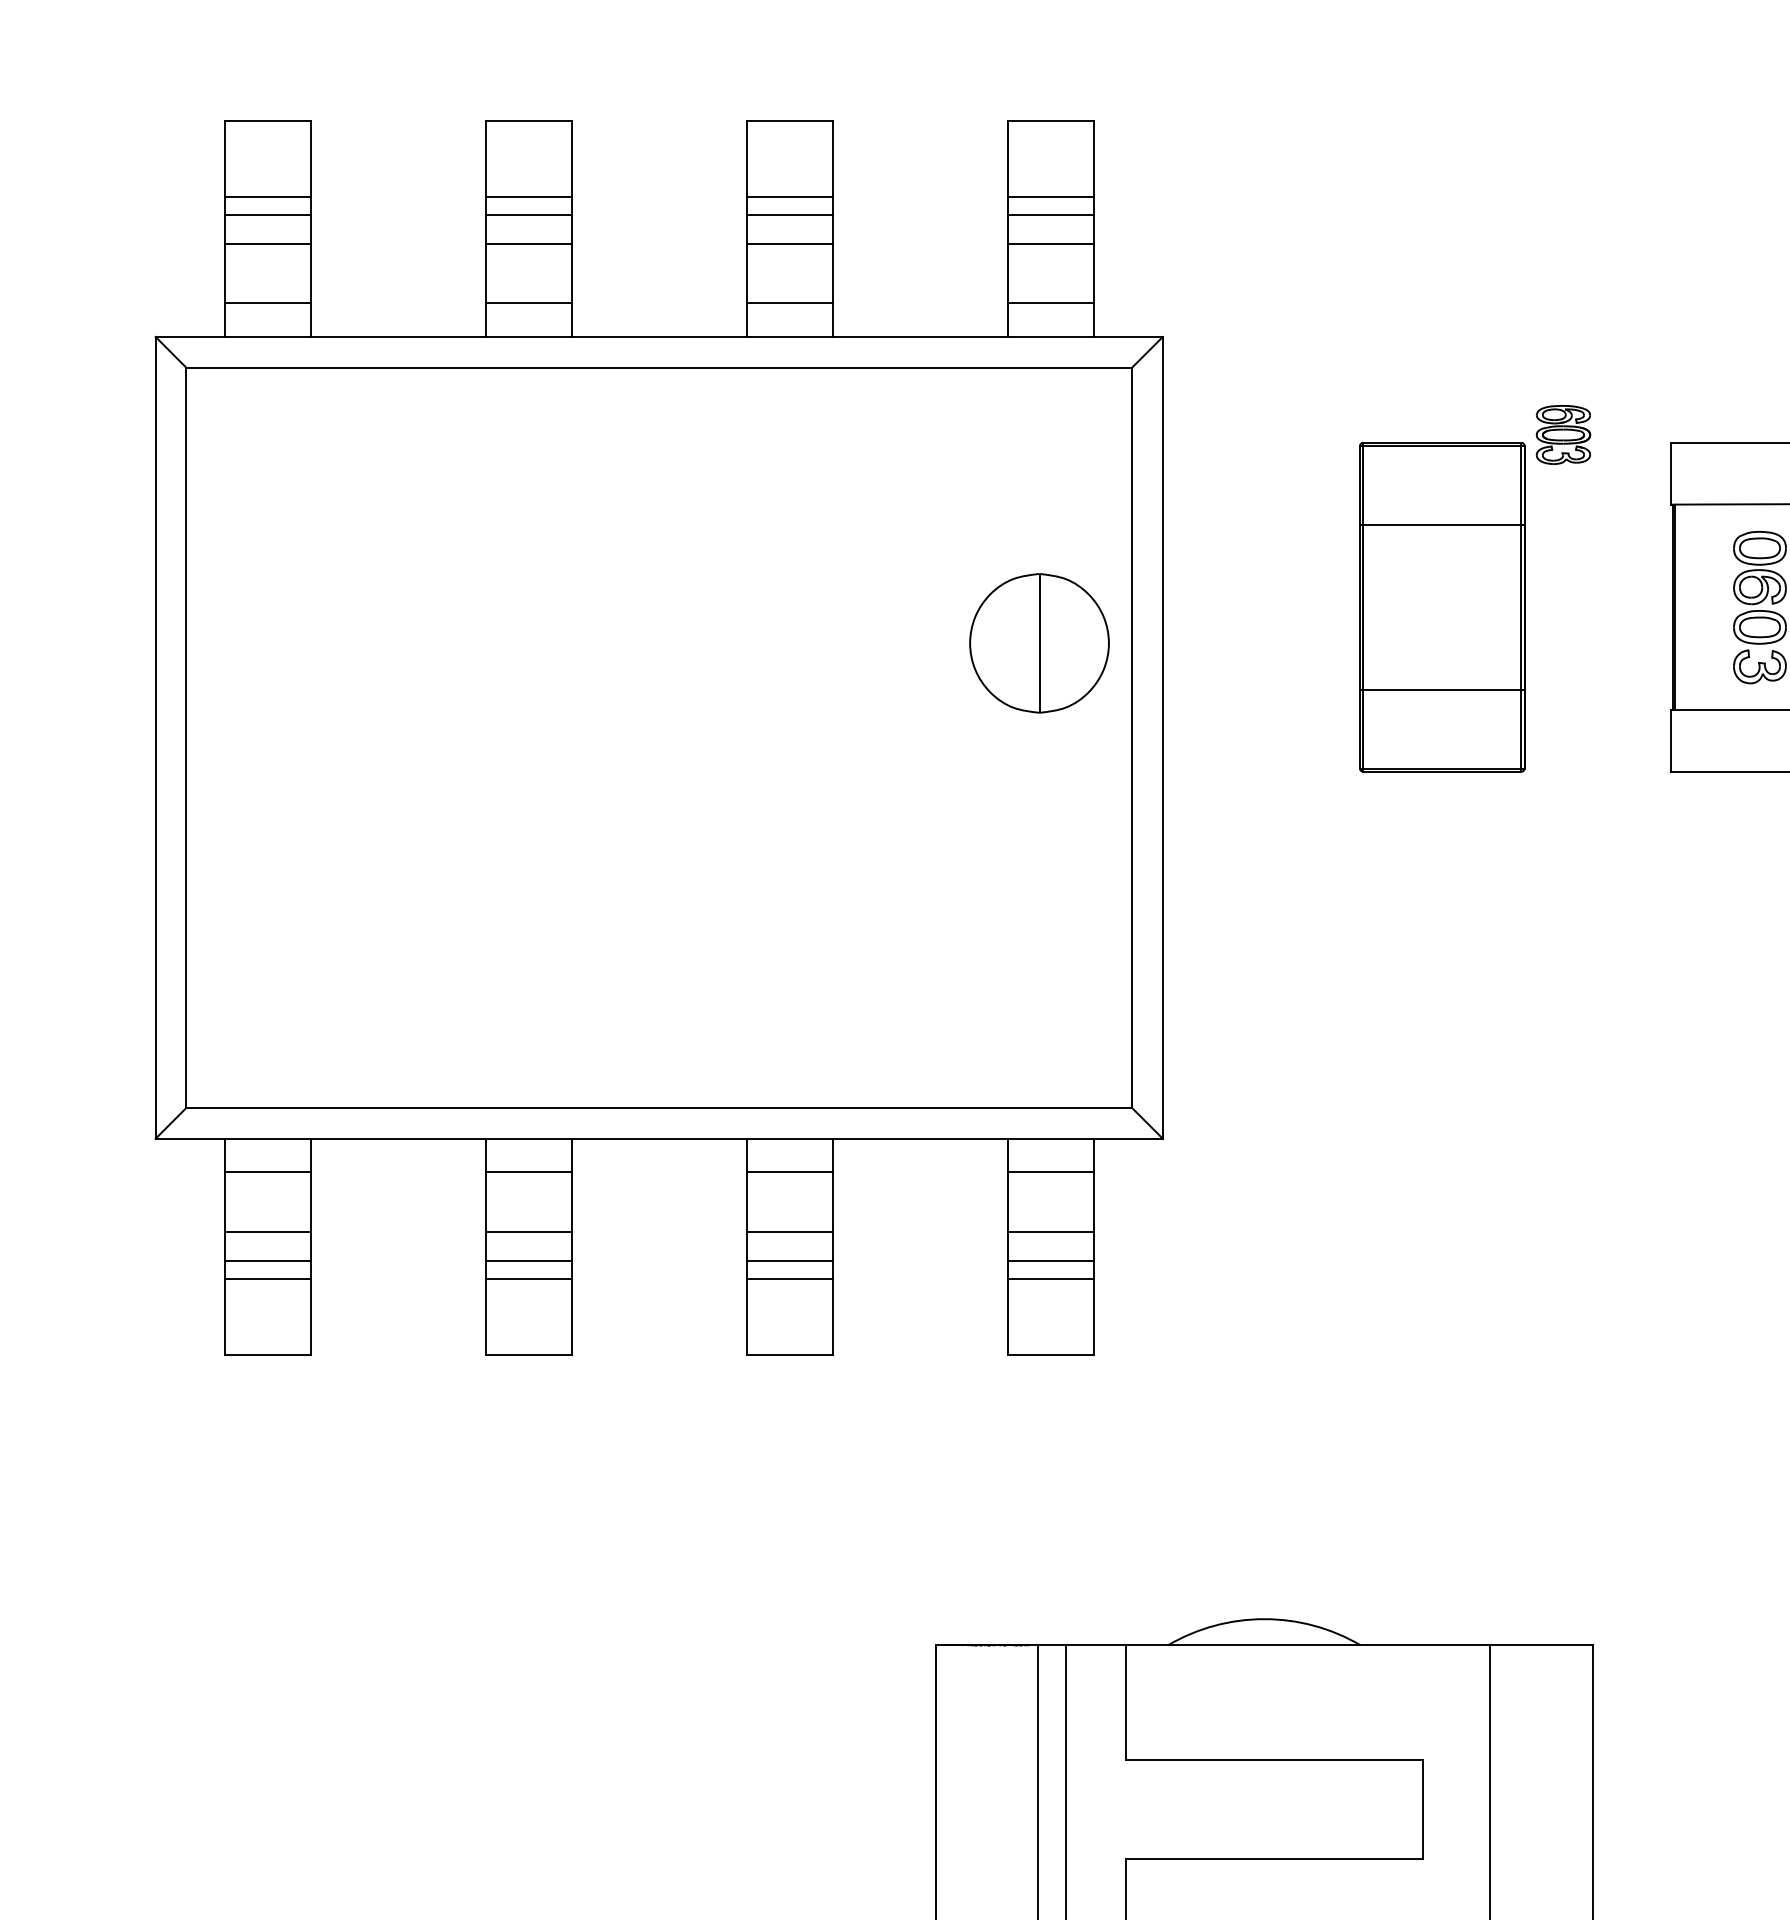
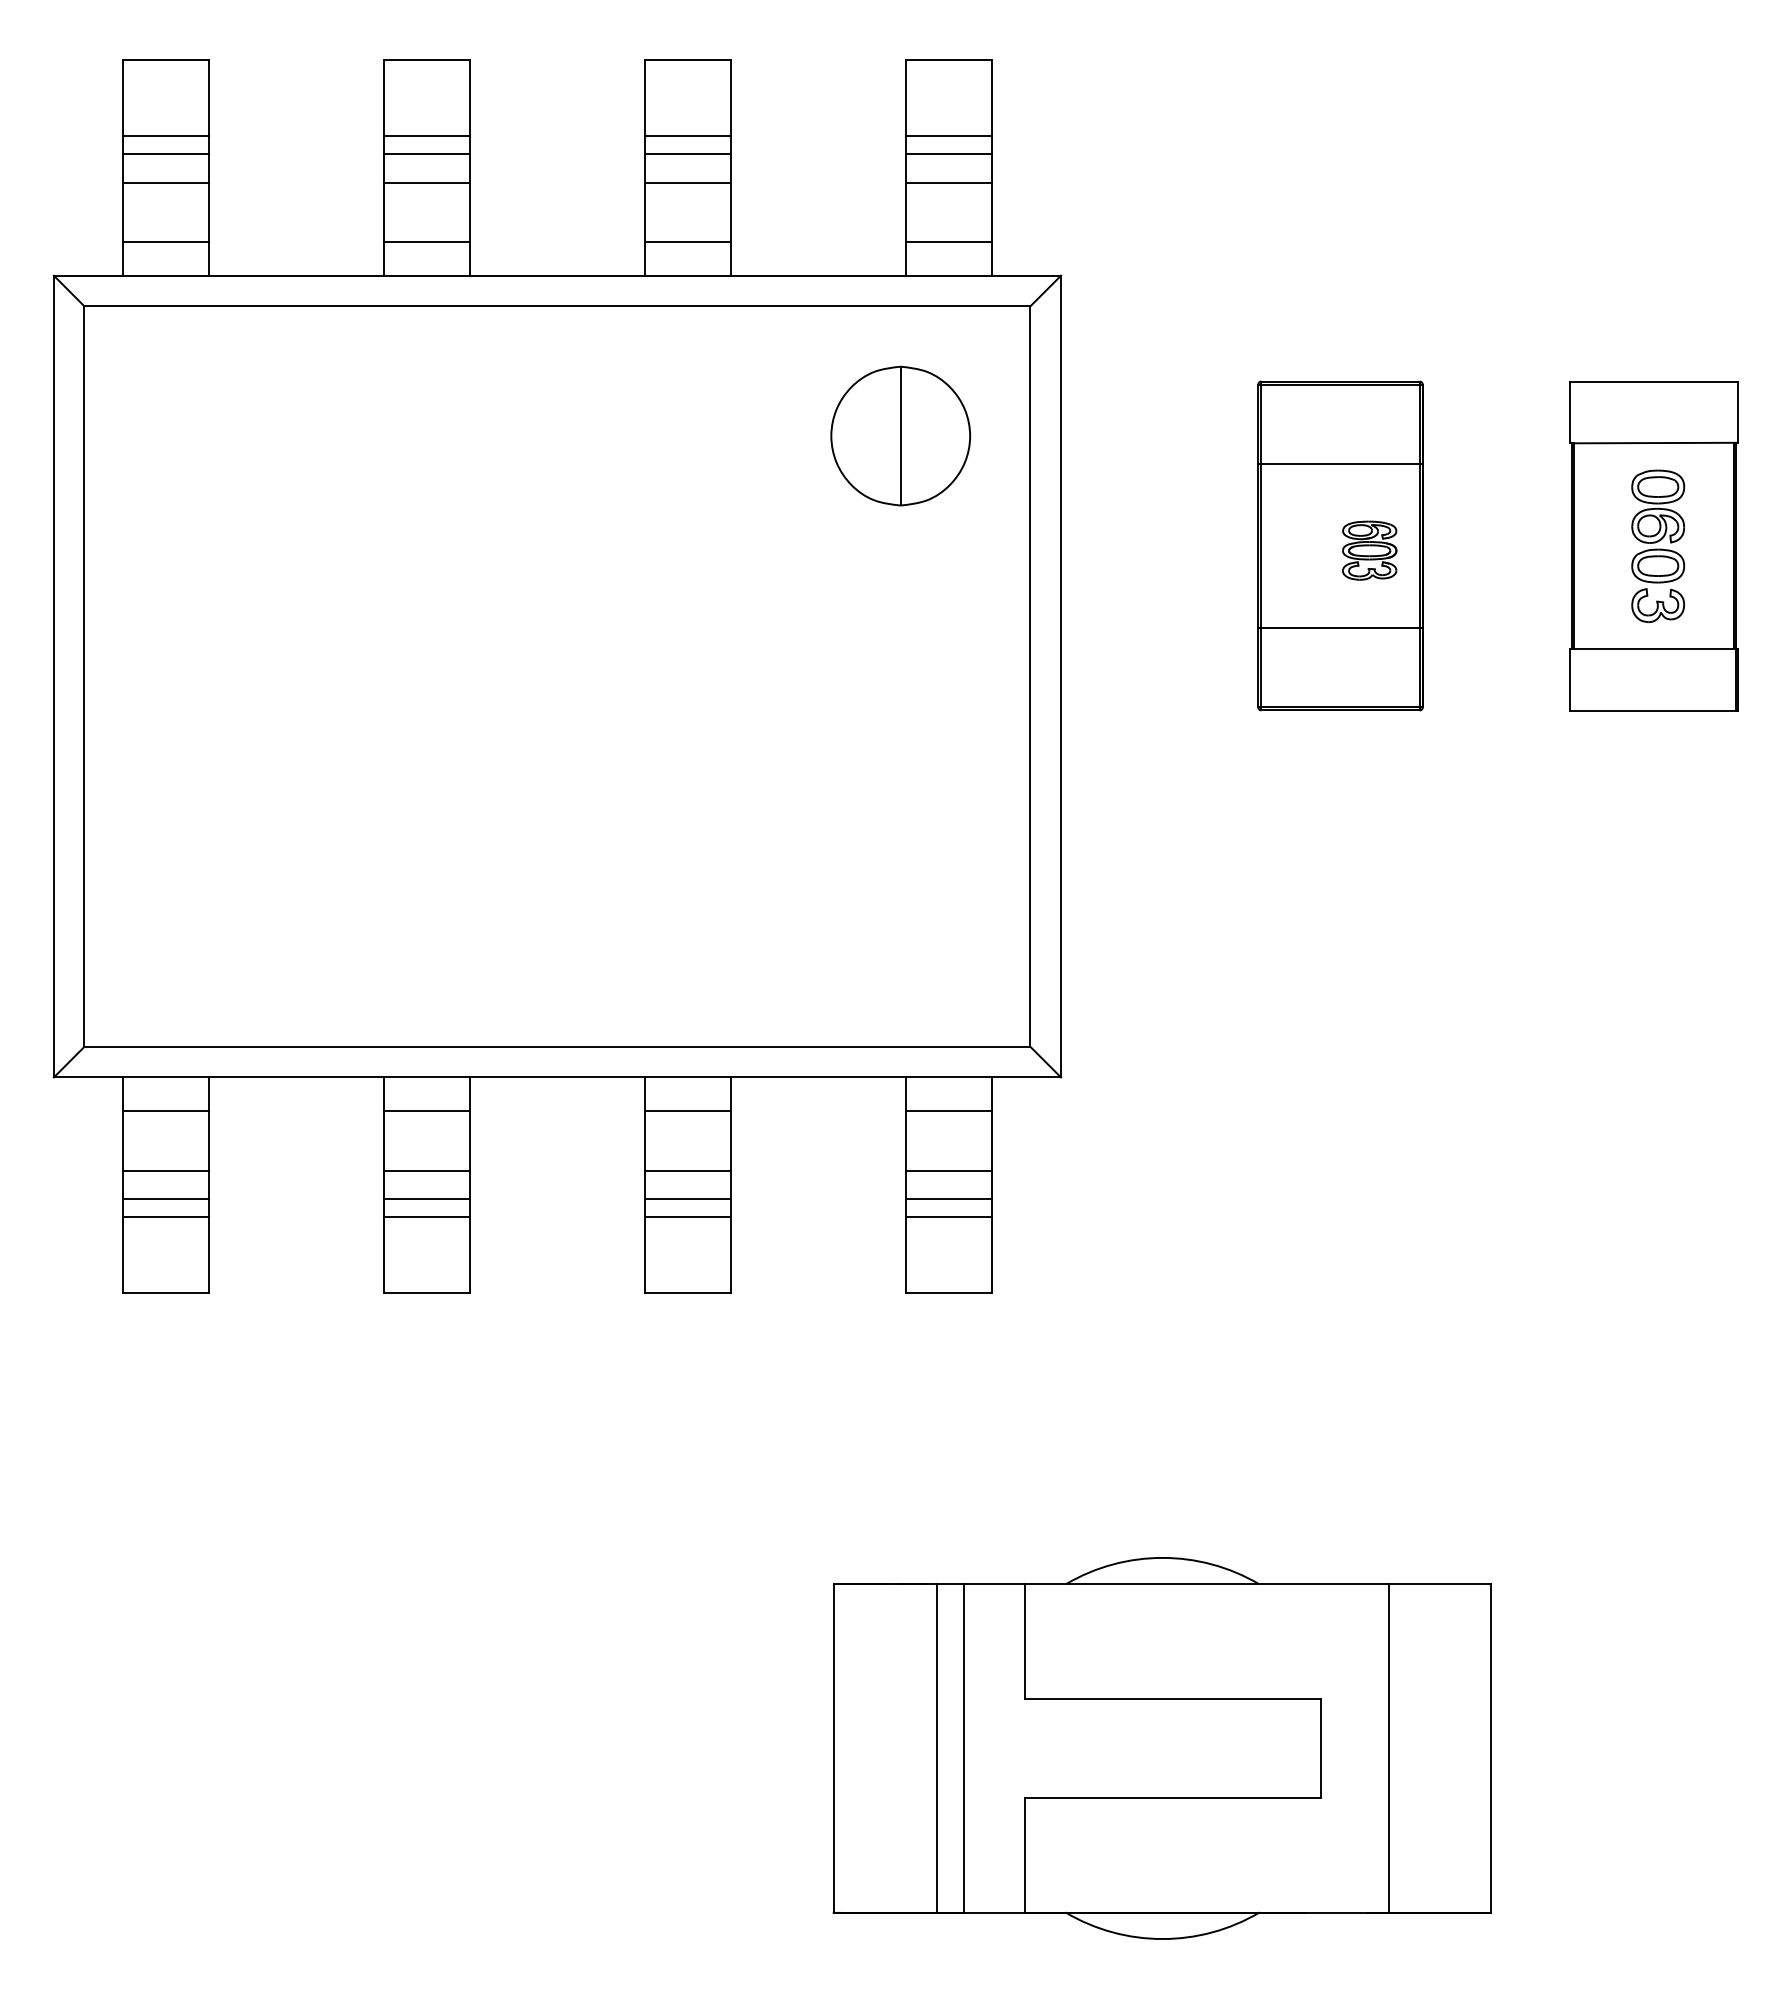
part: (1563, 434) -> (1369, 550), moved
part: (1039, 642) -> (900, 435), moved

